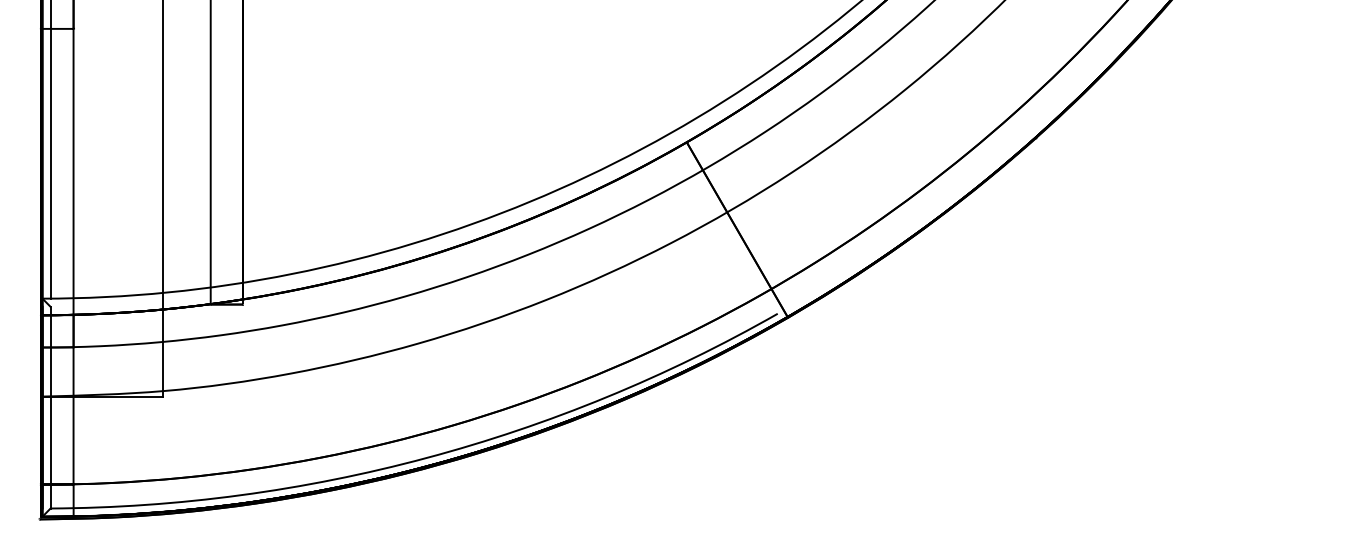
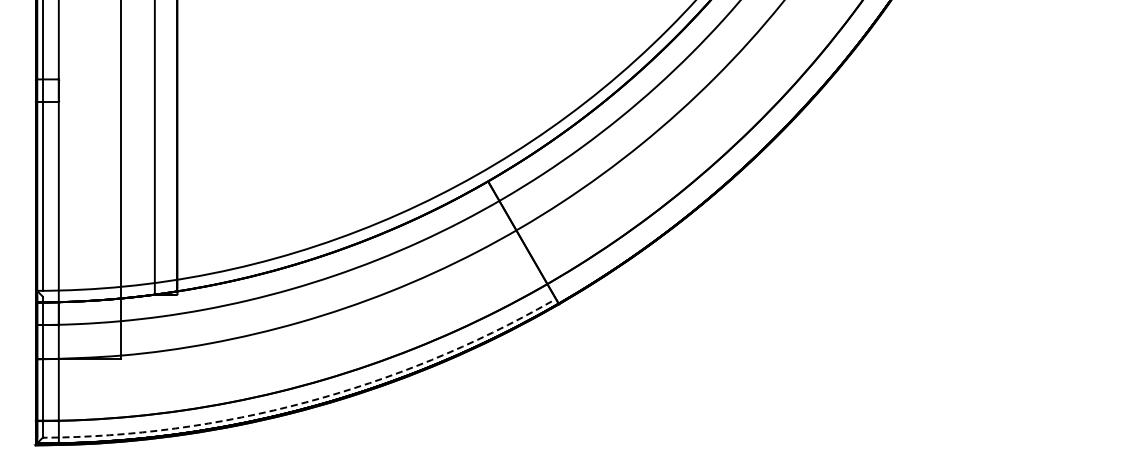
arc: (427, 458) -> (306, 402), solid -> dashed

